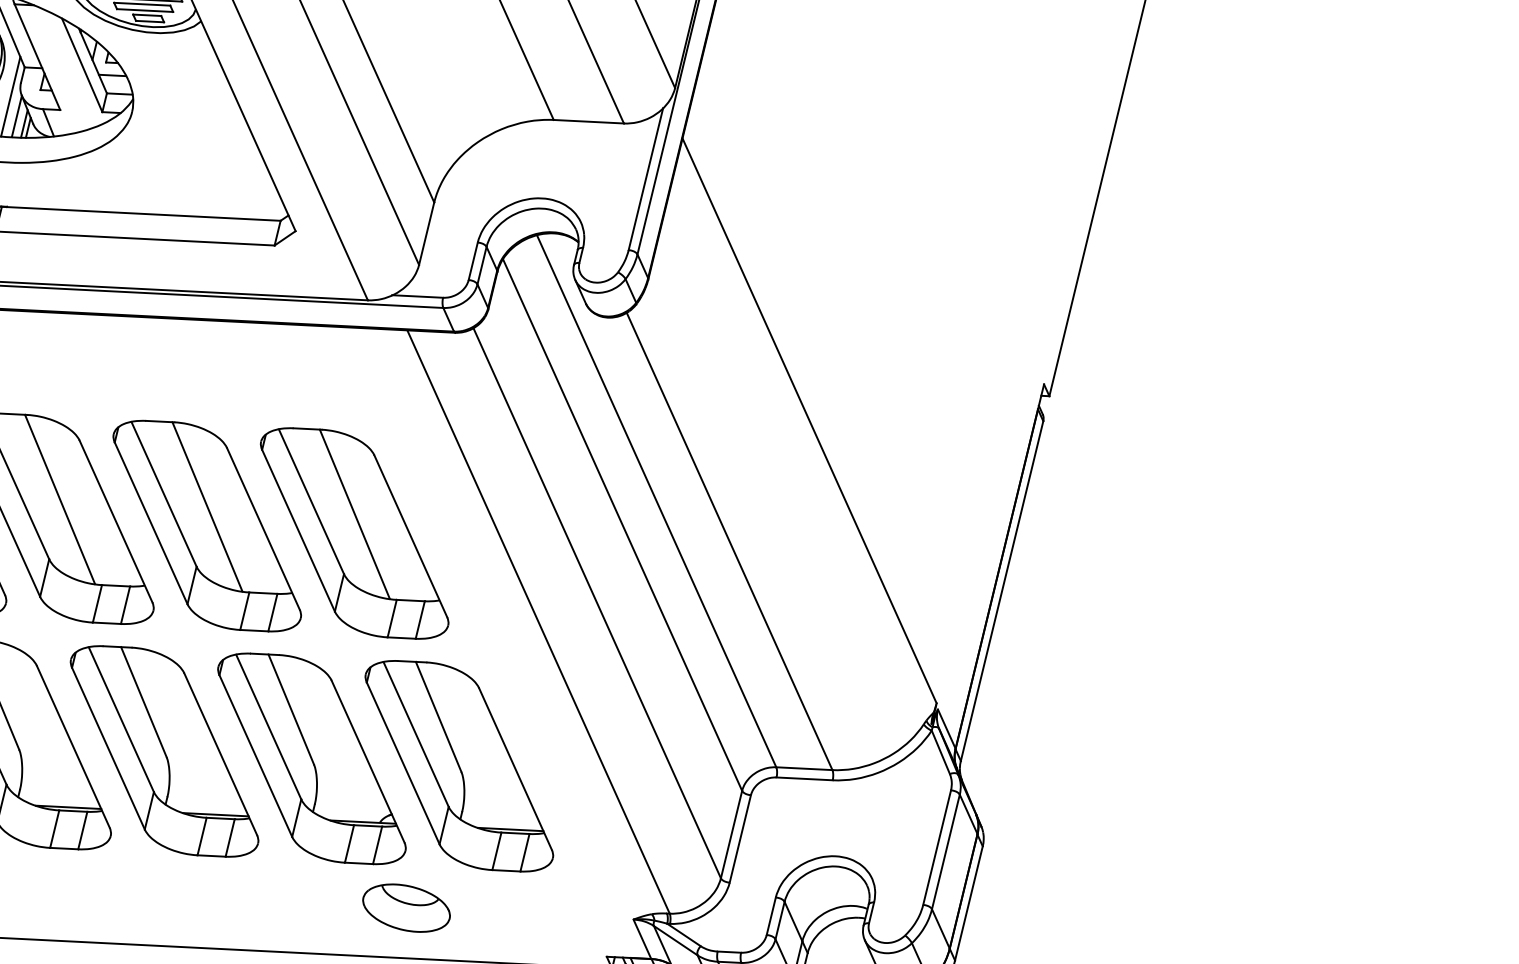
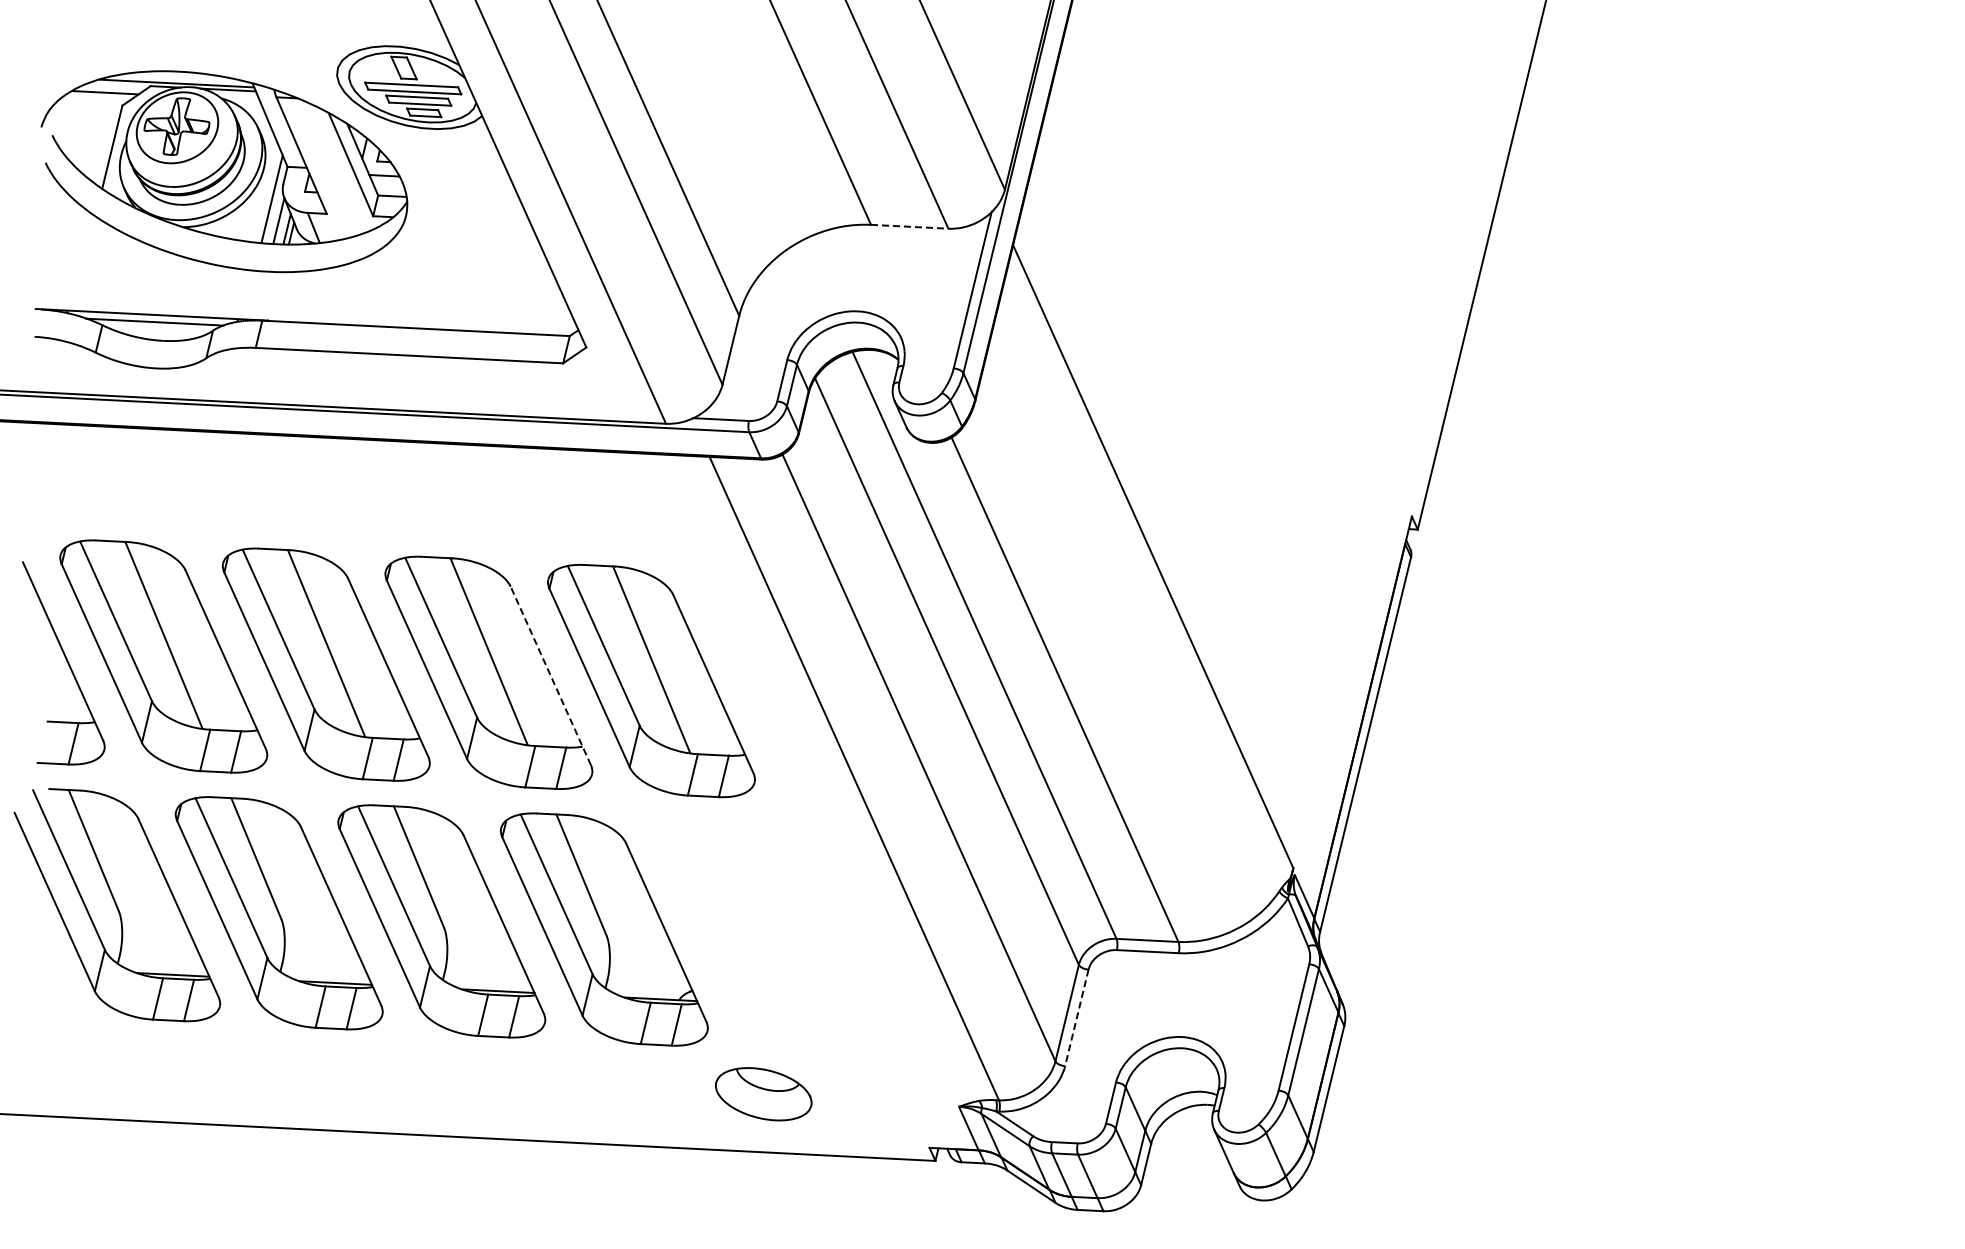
line: (588, 121) -> (909, 226), solid -> dashed
line: (263, 528) -> (550, 675), solid -> dashed
part: (458, 766) -> (766, 937), removed
line: (739, 838) -> (1076, 1017), solid -> dashed
part: (406, 908) -> (763, 1094), moved

